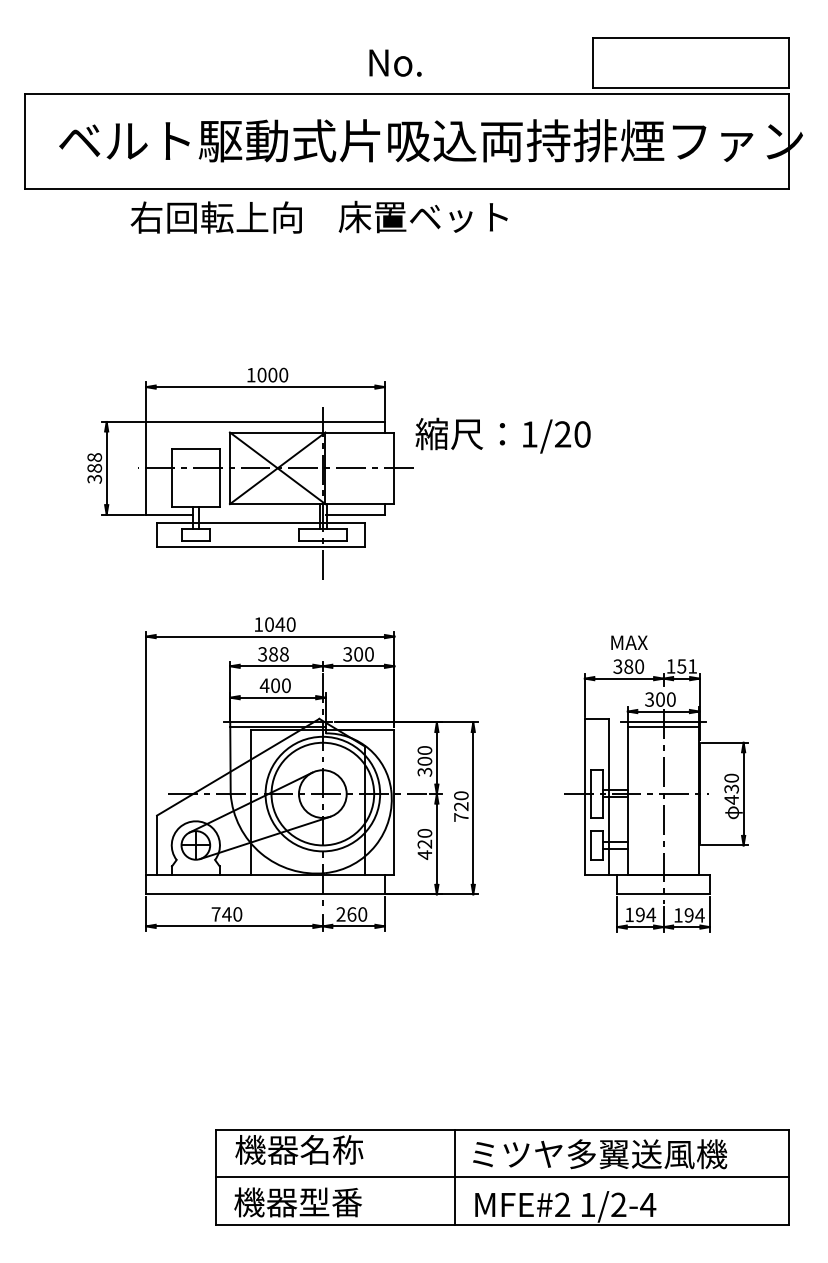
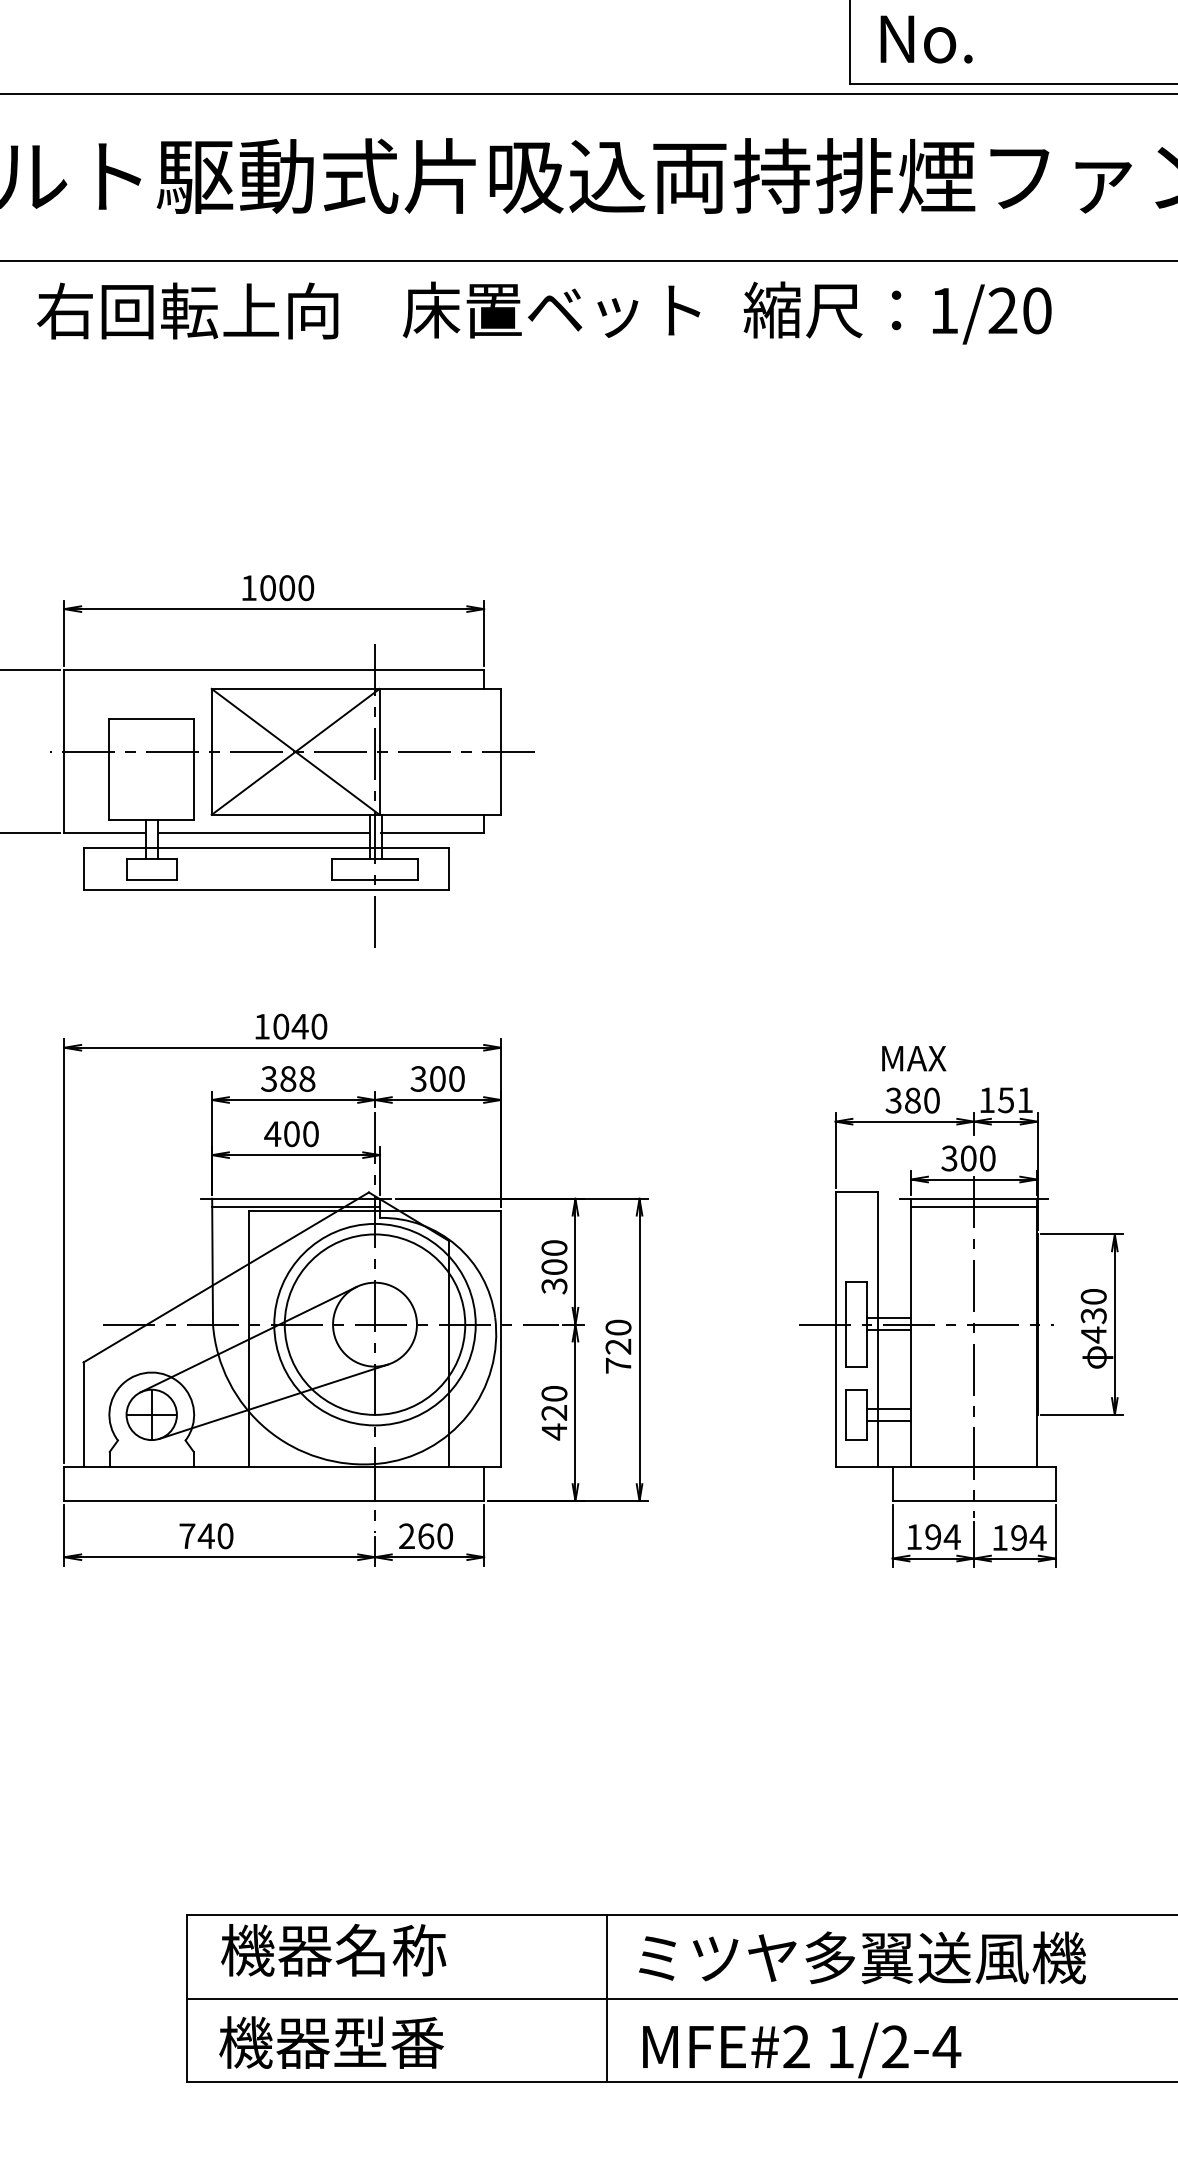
text: (395, 62) -> (926, 38), moved
text: (502, 435) -> (896, 312), moved
line: (259, 514) -> (263, 833), added

